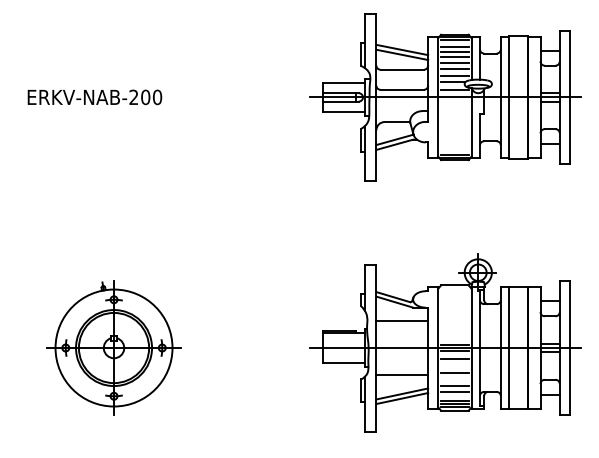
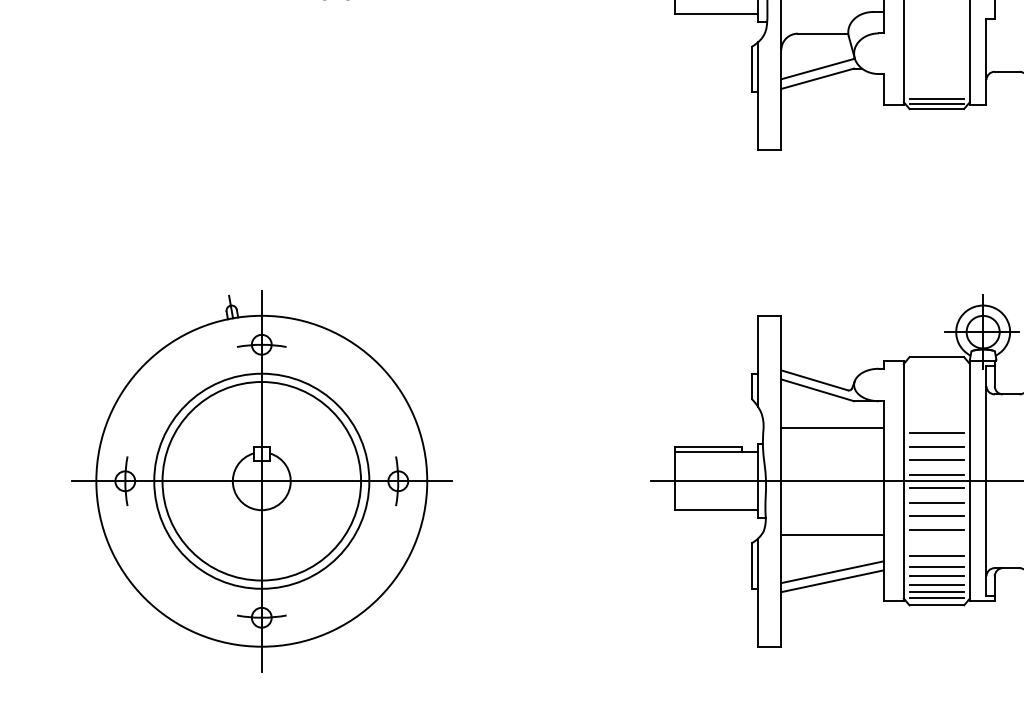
line: (454, 323) -> (936, 432), added
line: (454, 330) -> (936, 446), added
line: (454, 337) -> (936, 460), added
part: (113, 347) -> (260, 480), size x1.43
line: (454, 365) -> (936, 515), added
line: (454, 396) -> (936, 577), added

